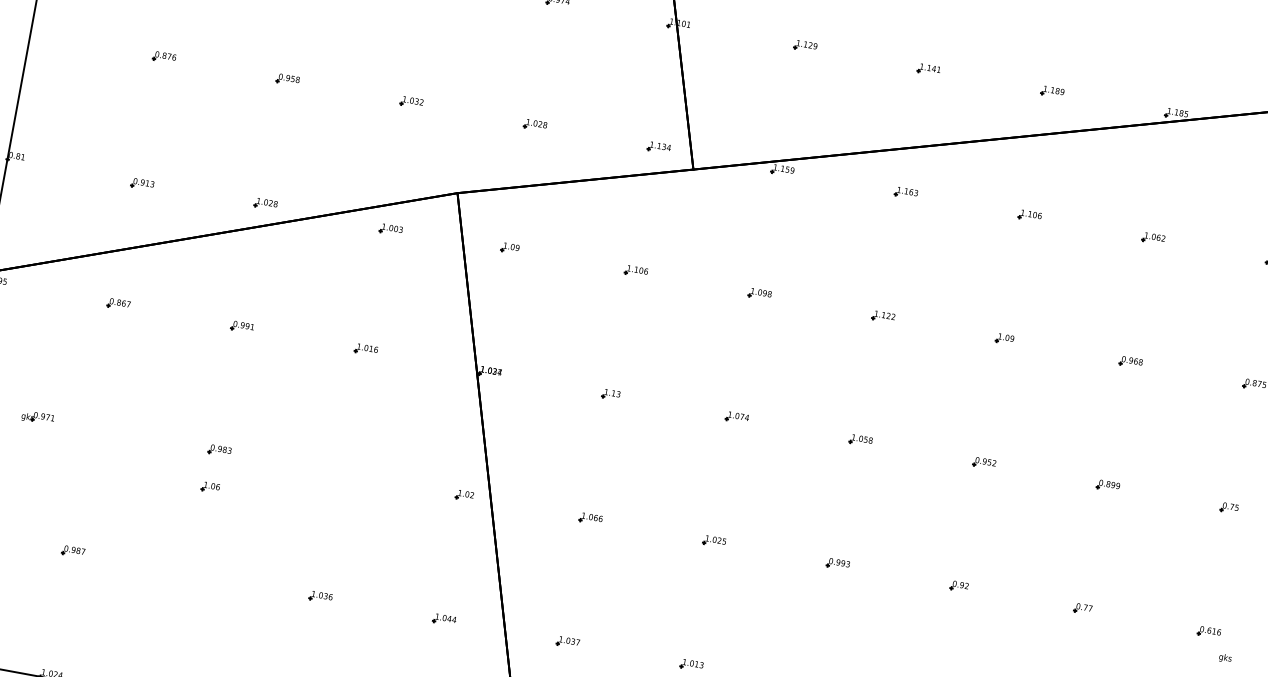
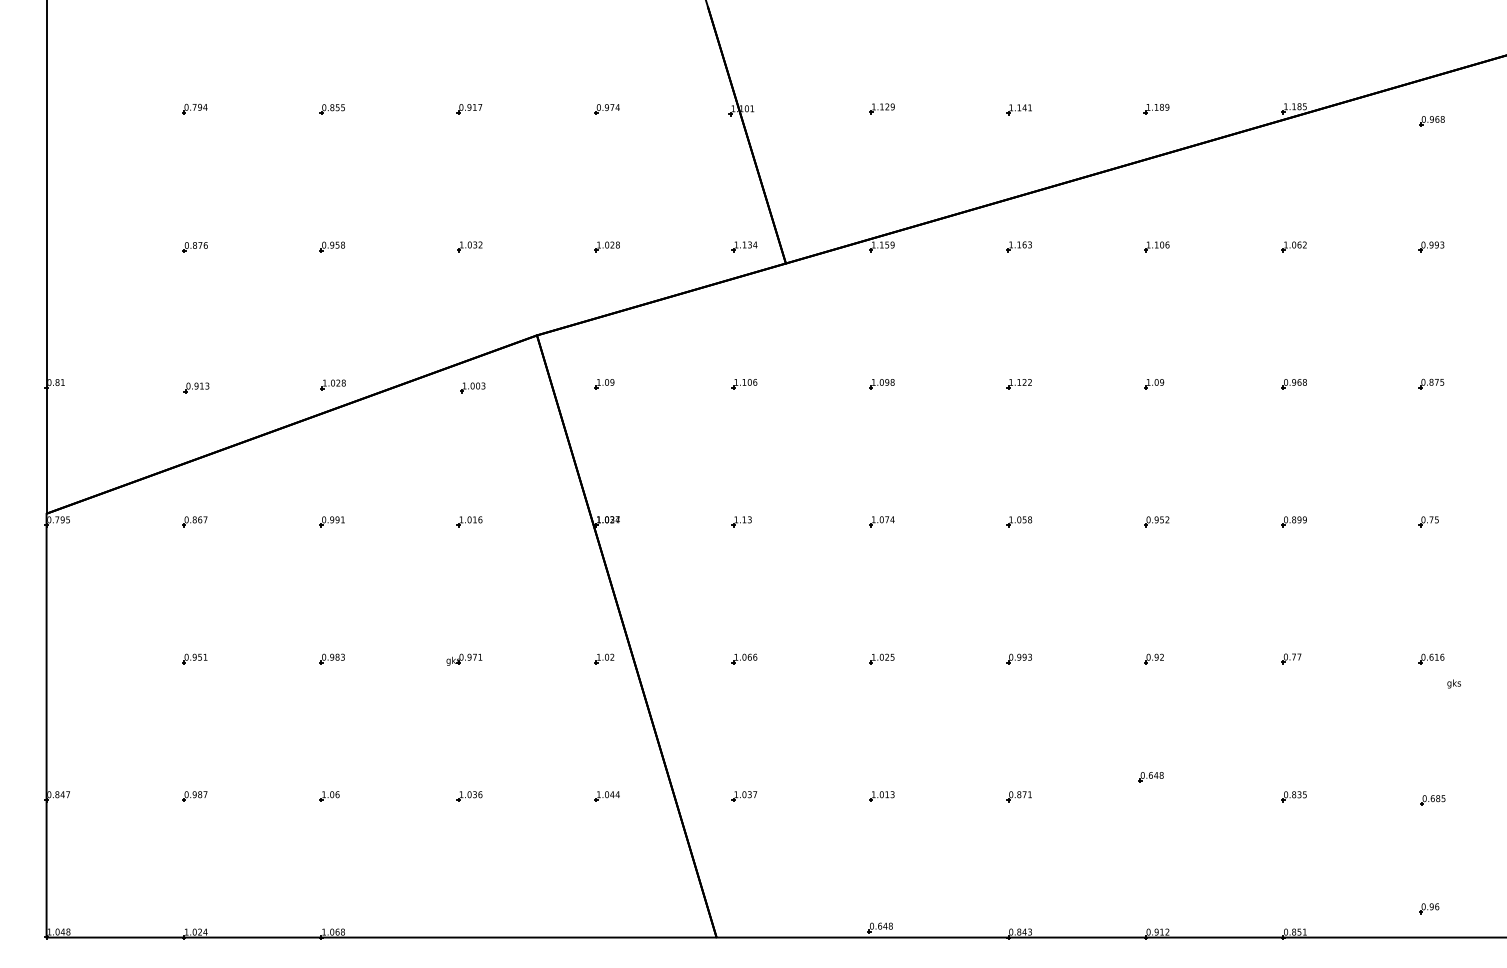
part: (38, 417) -> (464, 659), moved
part: (95, 427) -> (194, 658), added
part: (210, 487) -> (329, 796), moved

